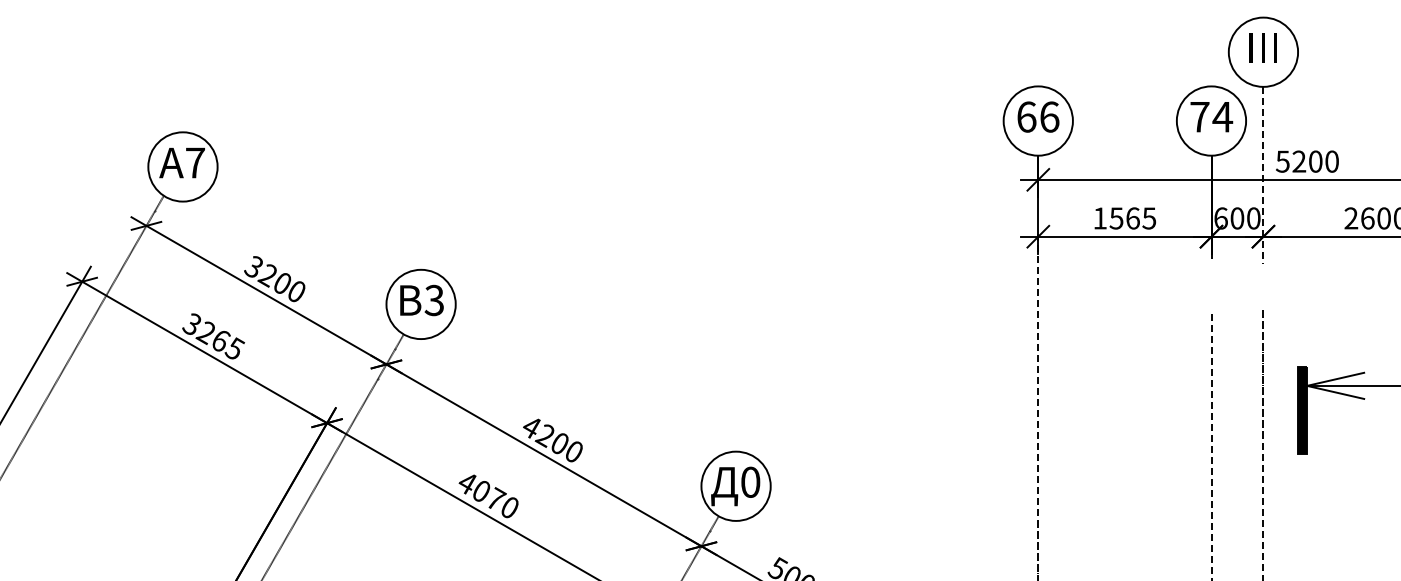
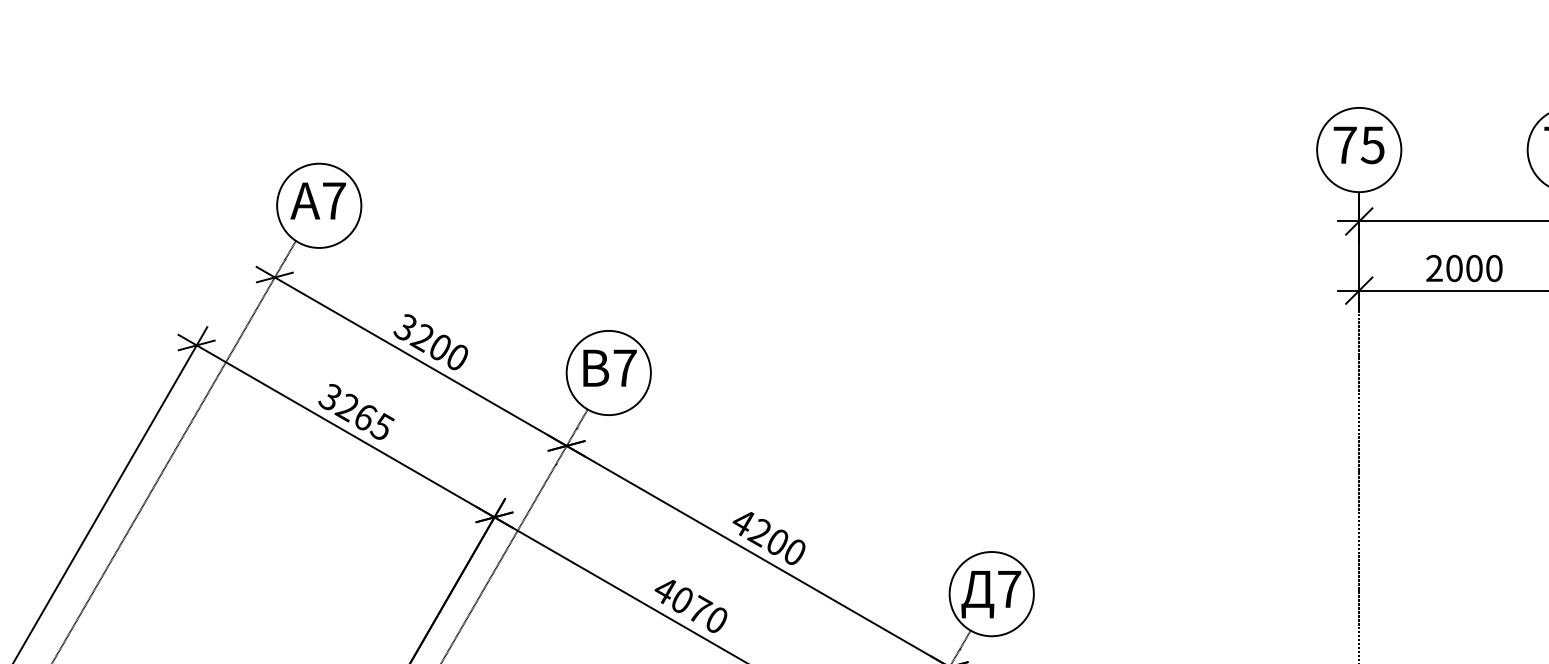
text: (1038, 116) -> (1359, 144), 66 -> 75
text: (1124, 218) -> (1464, 268), 1565 -> 2000
text: (434, 300) -> (625, 368), 3 -> 7
text: (750, 481) -> (1009, 588), 0 -> 7

